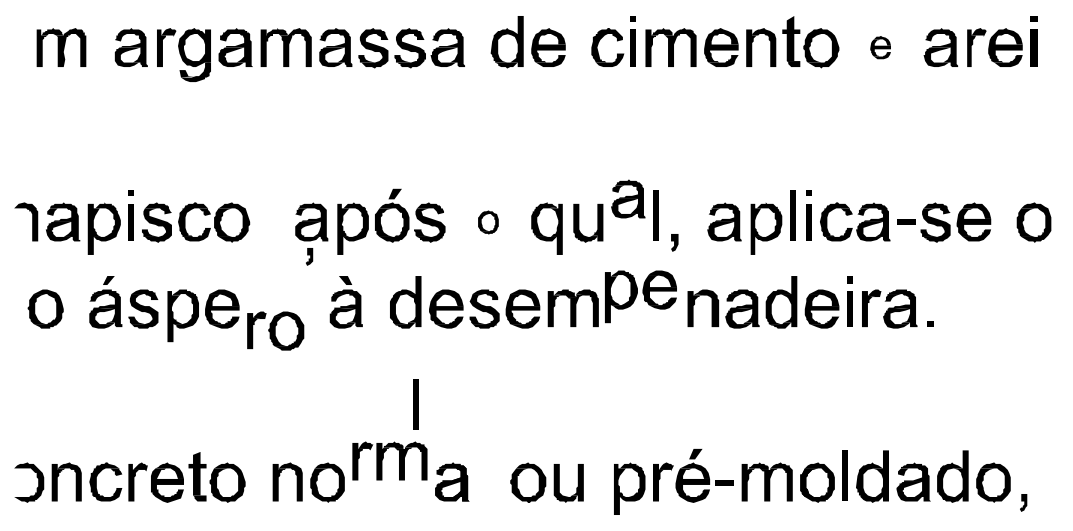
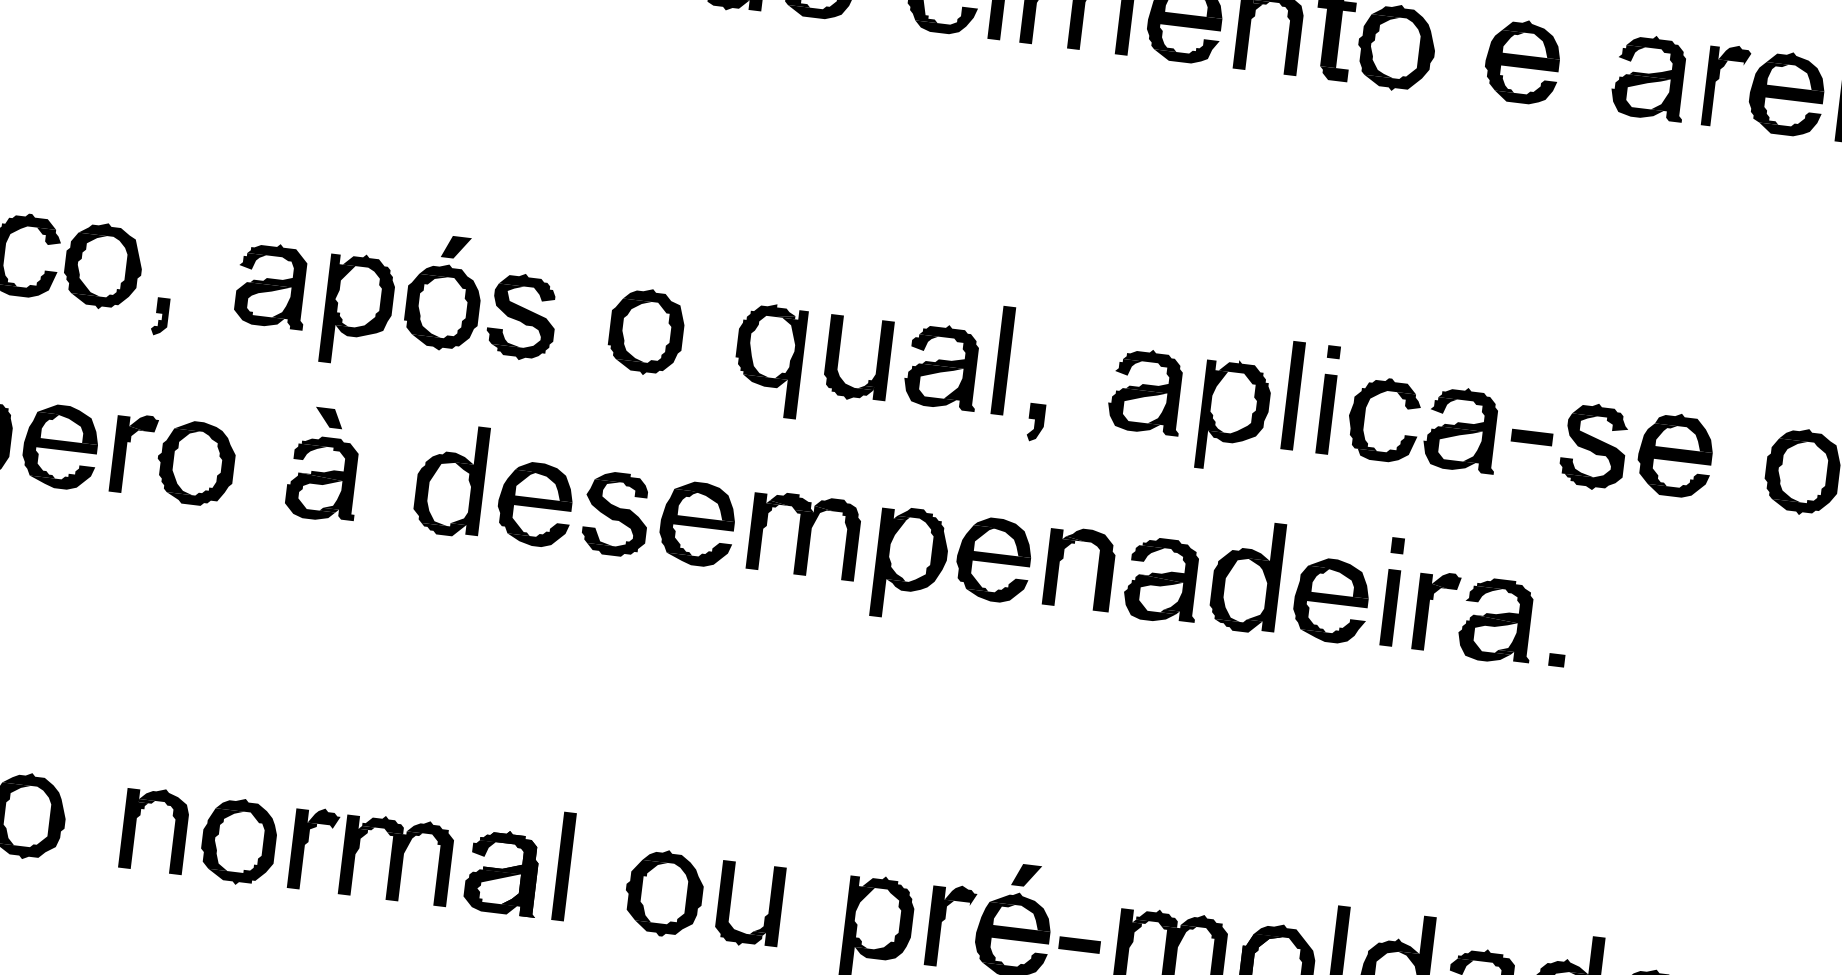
part: (880, 47) -> (1522, 61), size x1.67
part: (628, 198) -> (943, 365), moved
part: (488, 222) -> (646, 331), size x1.67
part: (309, 256) -> (160, 315), moved
part: (640, 296) -> (951, 568), moved
part: (275, 330) -> (173, 459), moved
part: (415, 404) -> (562, 865), moved
part: (383, 459) -> (358, 851), moved

